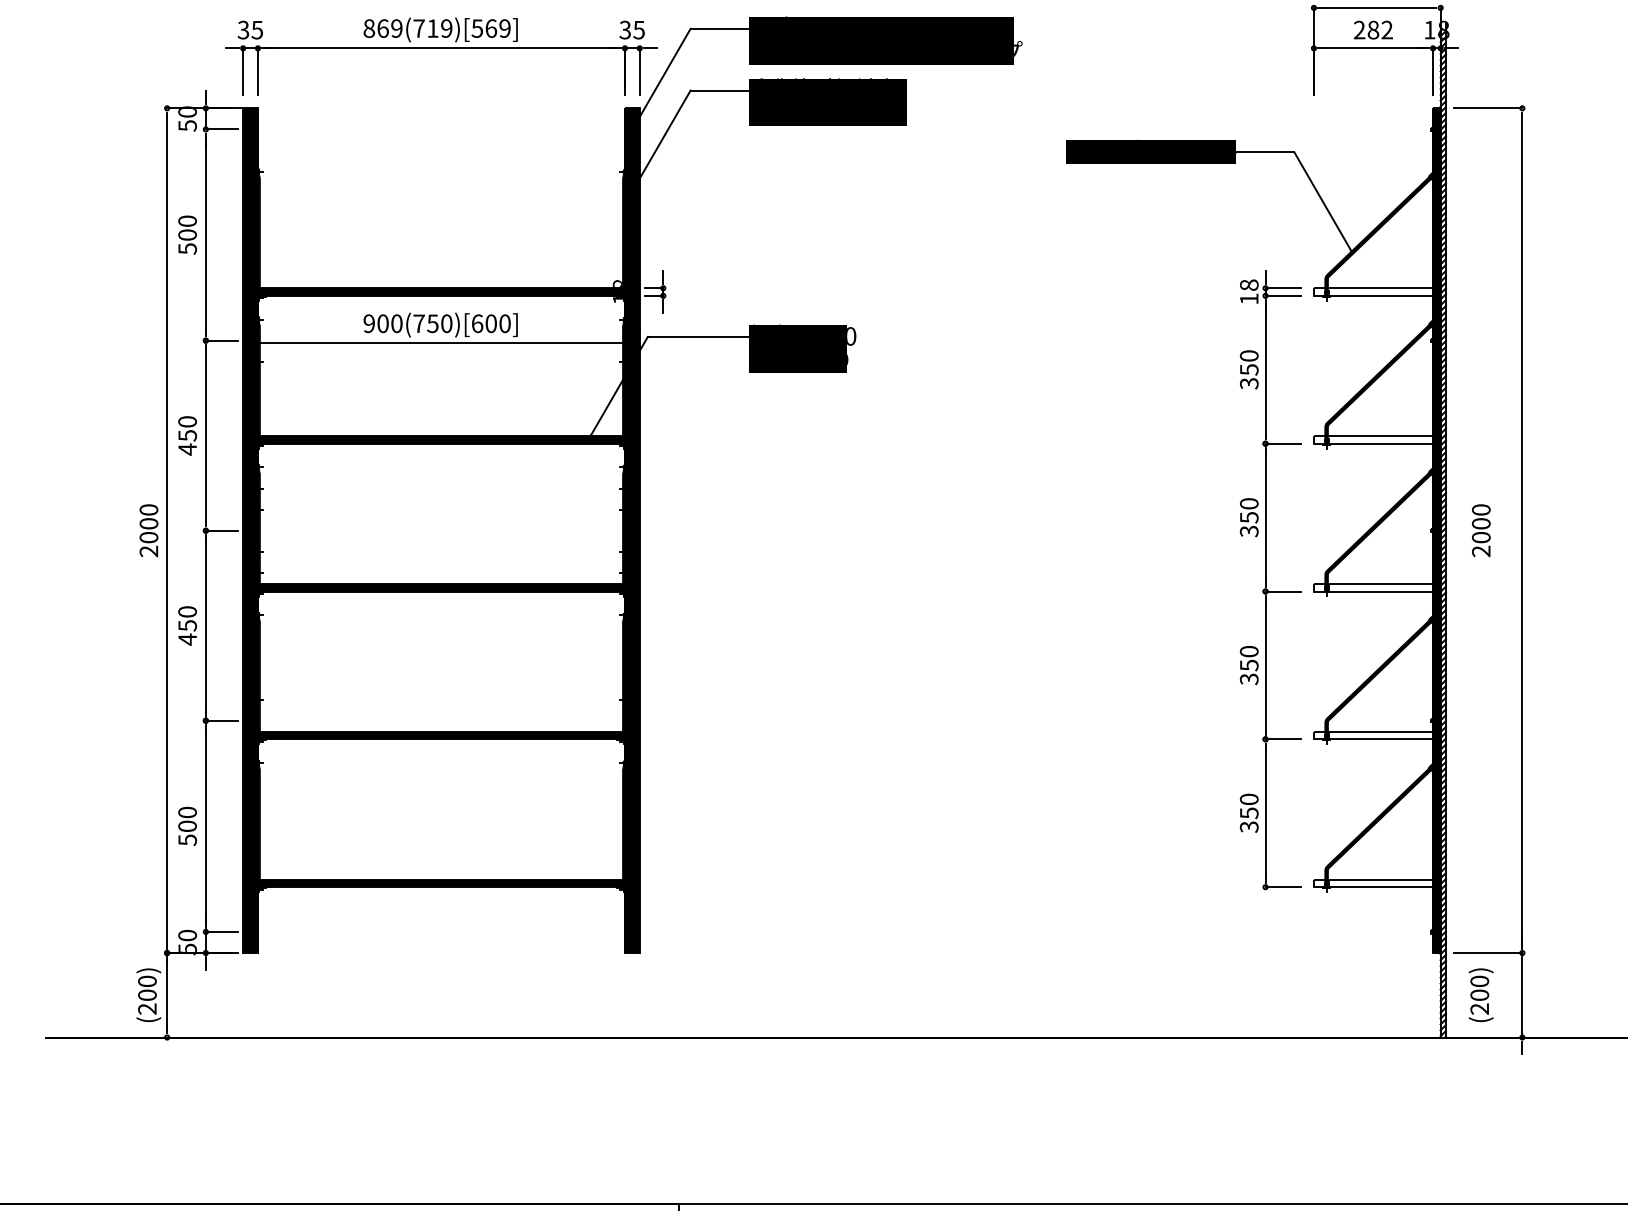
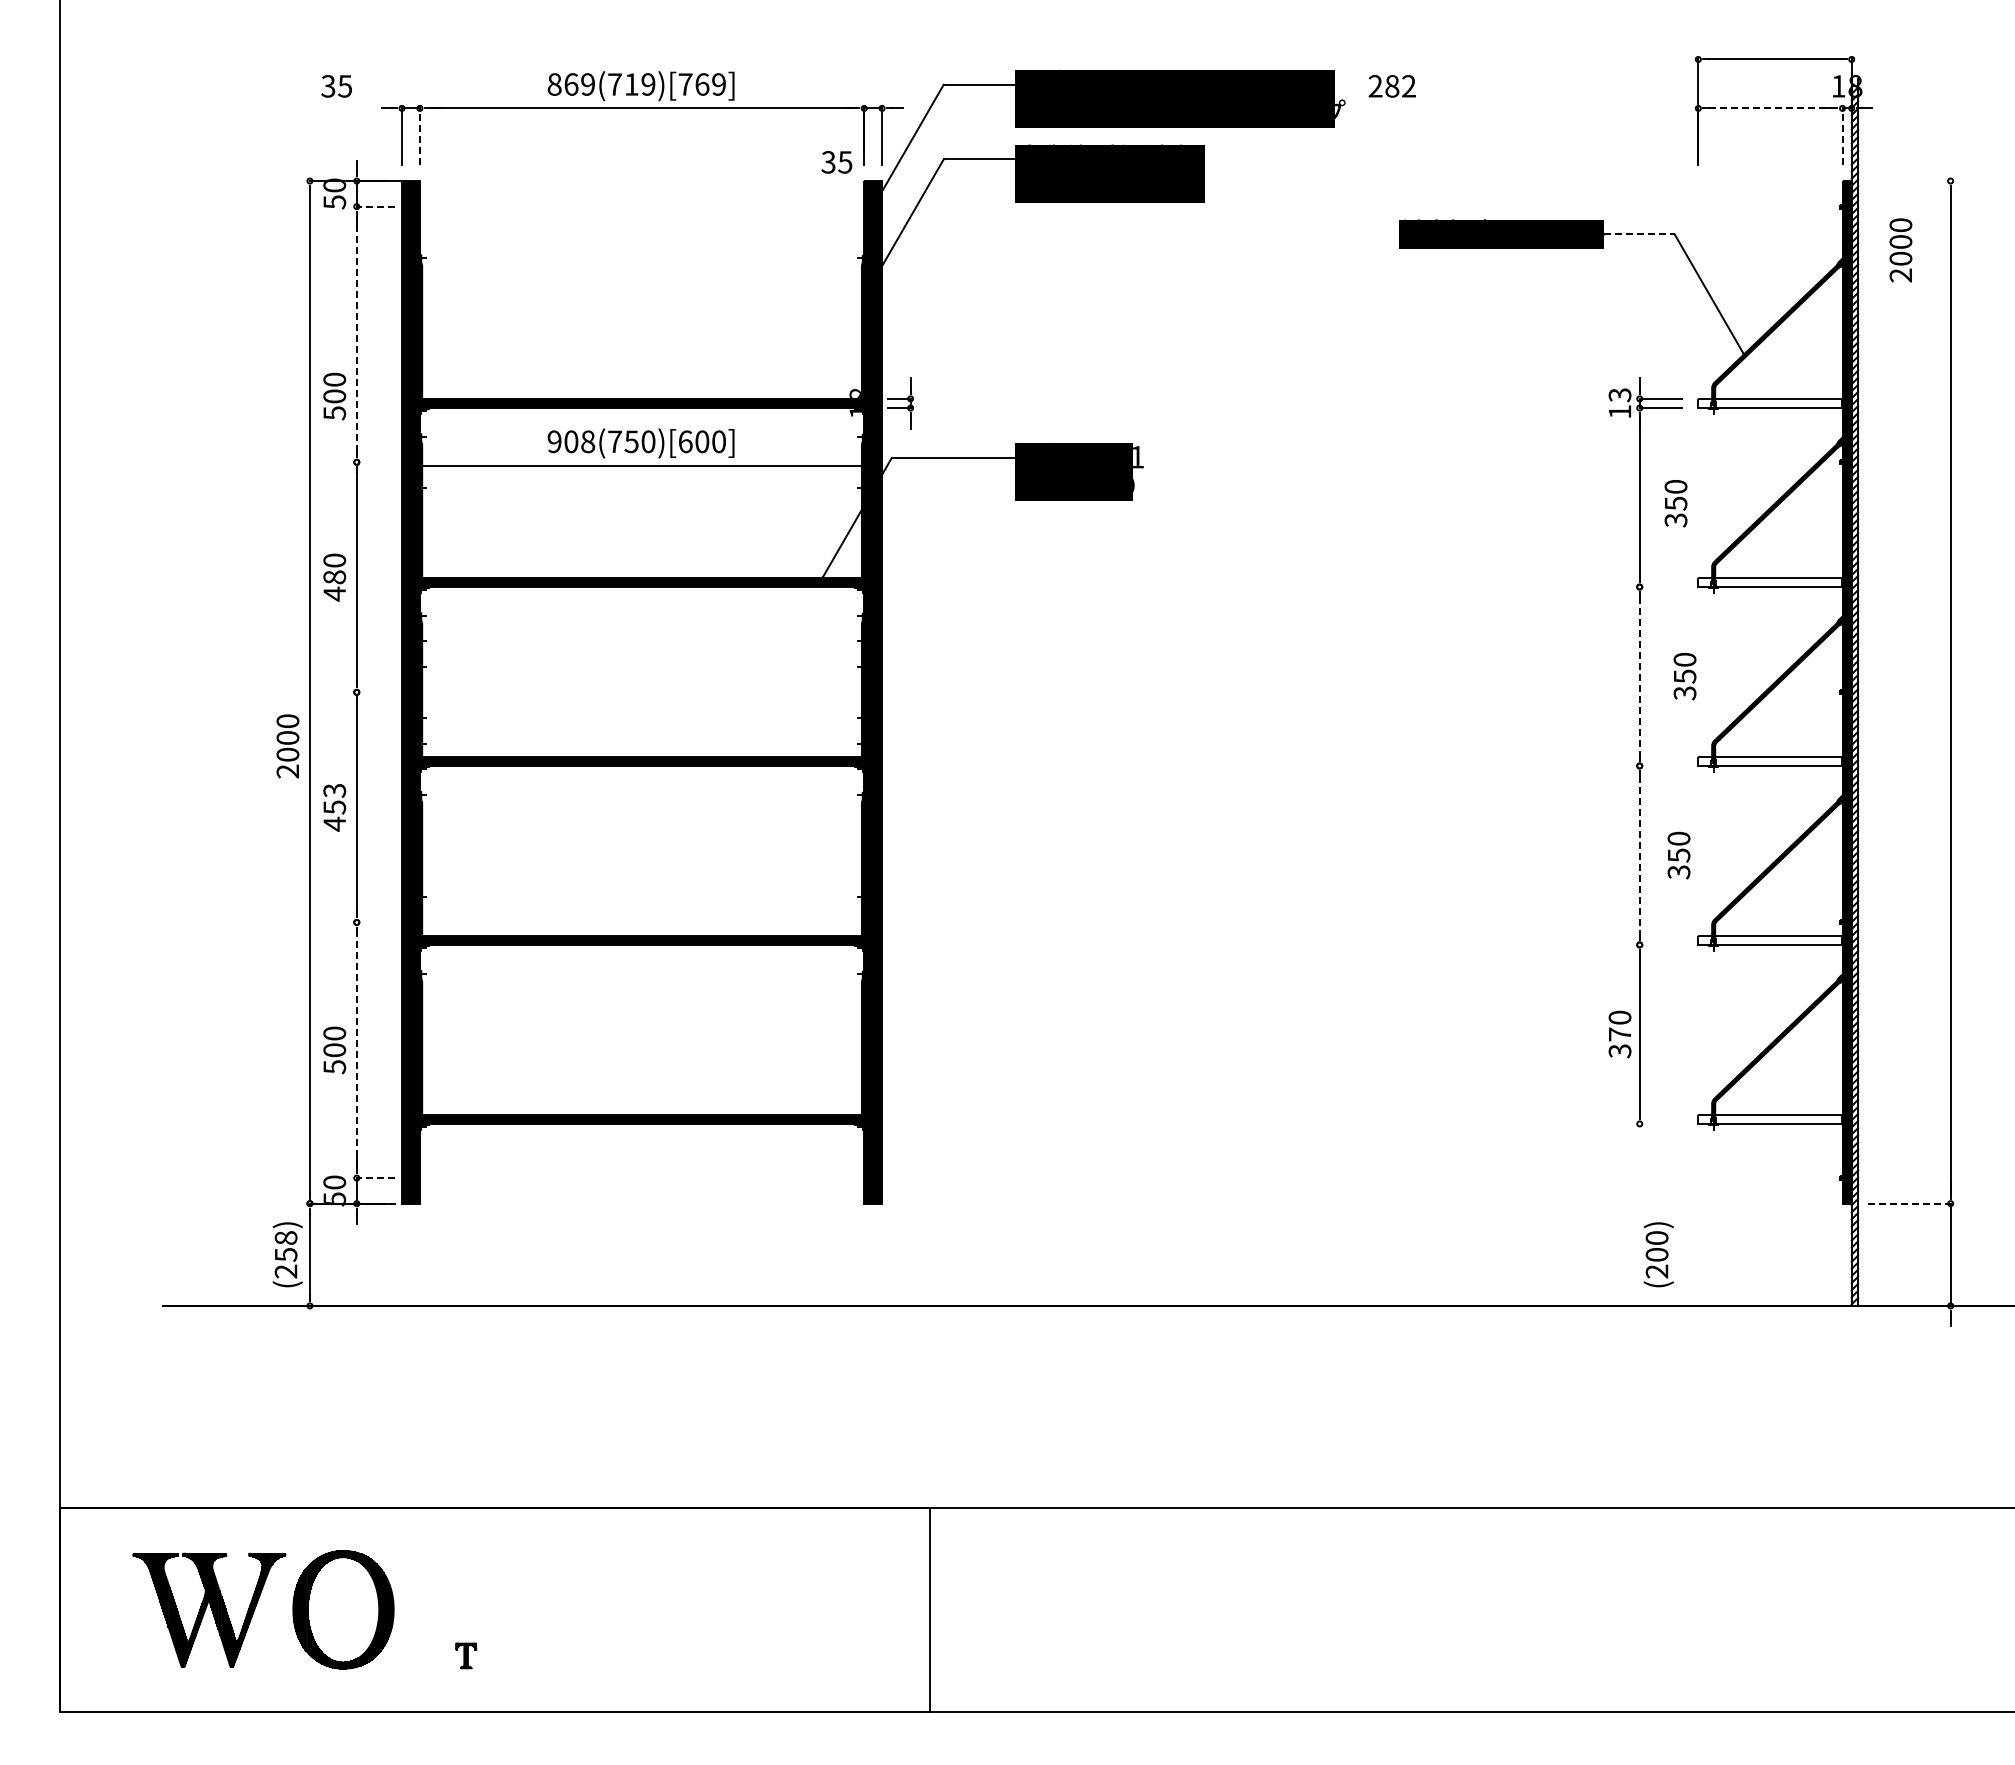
text: (477, 28) -> (685, 84), 869(719)[569] -> 869(719)[769]
text: (250, 30) -> (336, 86), moved
text: (631, 30) -> (836, 162), moved
text: (1372, 30) -> (1391, 86), moved
line: (1373, 48) -> (1770, 108), solid -> dashed
line: (257, 71) -> (419, 136), solid -> dashed
line: (1433, 71) -> (1842, 136), solid -> dashed
line: (1487, 108) -> (1908, 181), removed
line: (221, 129) -> (375, 206), solid -> dashed
line: (1265, 152) -> (1639, 234), solid -> dashed
text: (187, 235) -> (334, 396), moved
line: (205, 235) -> (356, 334), solid -> dashed
text: (1248, 285) -> (1619, 395), 18 -> 13
text: (397, 323) -> (588, 441), 900(750)[600] -> 908(750)[600]
text: (851, 335) -> (1138, 456), D300 -> D281
line: (221, 340) -> (375, 462), removed
text: (1248, 369) -> (1675, 503), moved
text: (187, 435) -> (334, 577), 450 -> 480
line: (1282, 444) -> (1660, 587), removed
text: (1248, 517) -> (1684, 676), moved
line: (1265, 518) -> (1639, 677), solid -> dashed
text: (148, 530) -> (287, 746), moved
line: (221, 530) -> (375, 692), removed
text: (1480, 530) -> (1900, 250), moved
line: (1282, 591) -> (1660, 766), removed
text: (187, 611) -> (334, 790), 450 -> 453
text: (1248, 665) -> (1678, 855), moved
line: (1265, 665) -> (1639, 855), solid -> dashed
line: (221, 720) -> (375, 922), removed
line: (1282, 738) -> (1660, 944), removed
text: (1249, 813) -> (1620, 1034), 350 -> 370
line: (205, 826) -> (356, 1050), solid -> dashed
line: (1282, 886) -> (1660, 1123), removed
line: (221, 932) -> (375, 1178), solid -> dashed
line: (1488, 952) -> (1909, 1203), solid -> dashed
text: (146, 988) -> (285, 1246), (200) -> (258)
text: (1480, 995) -> (1658, 1254), moved

